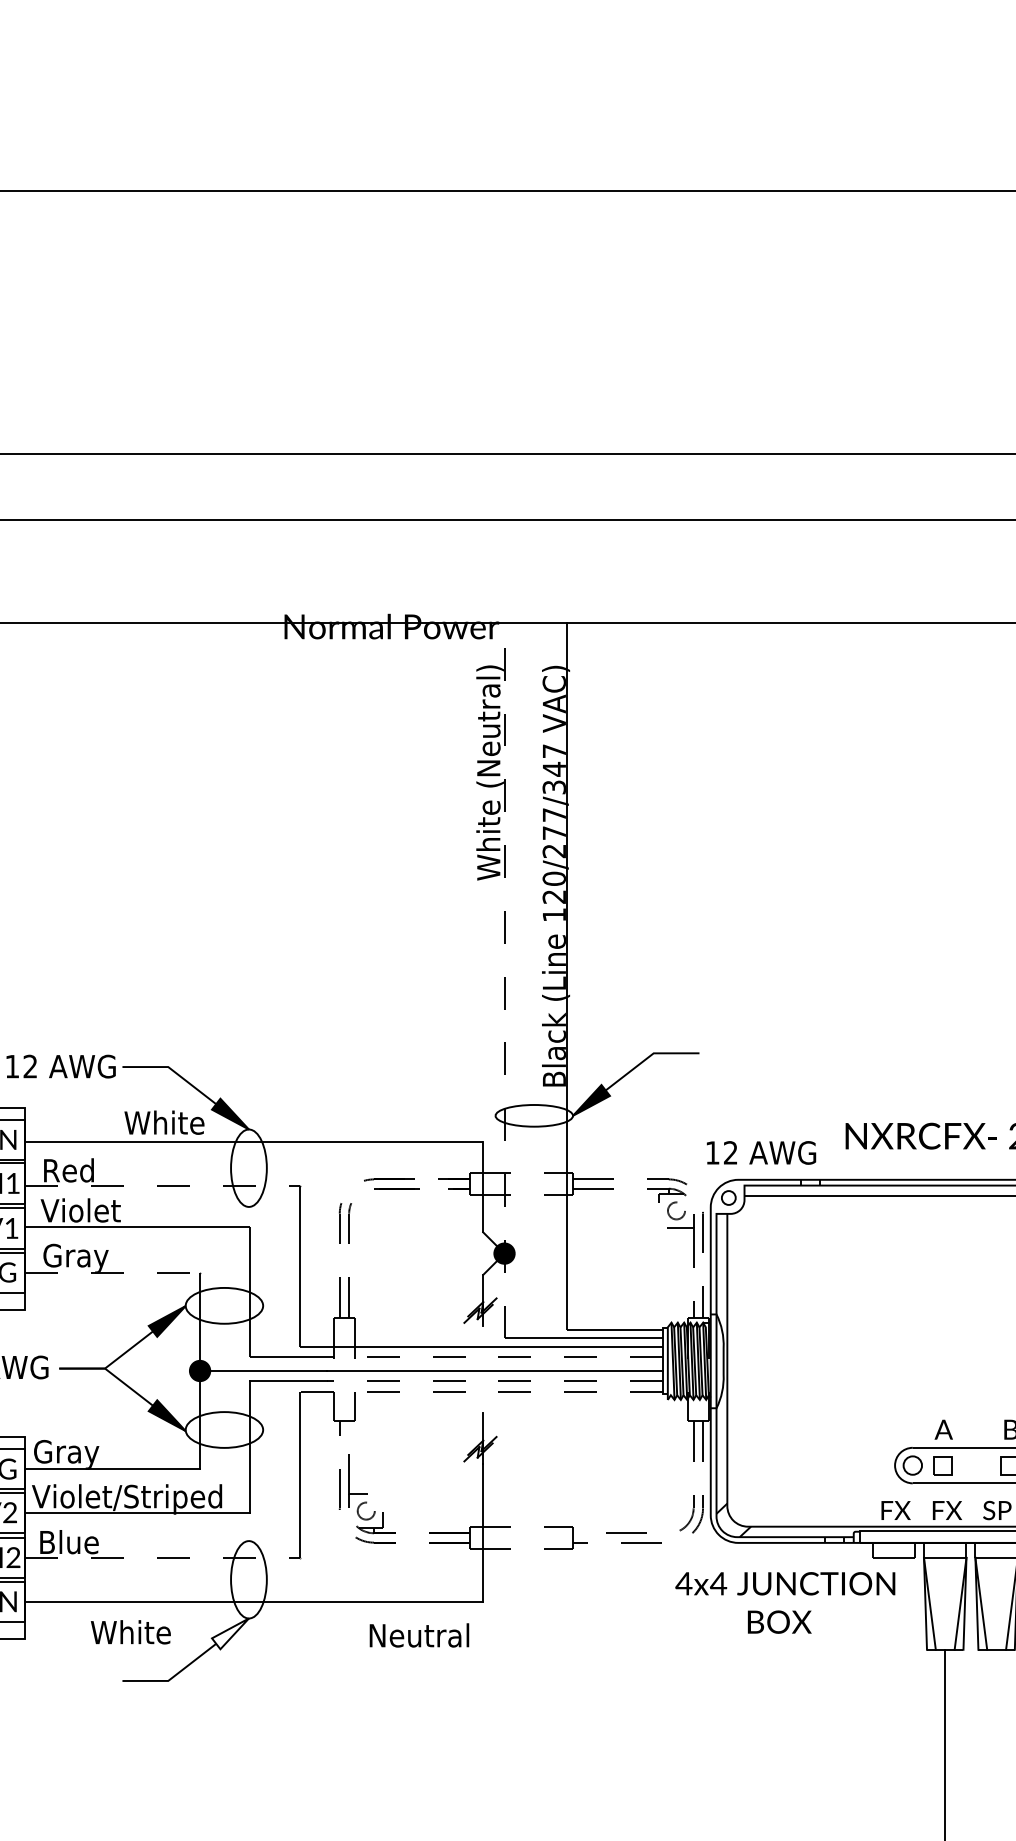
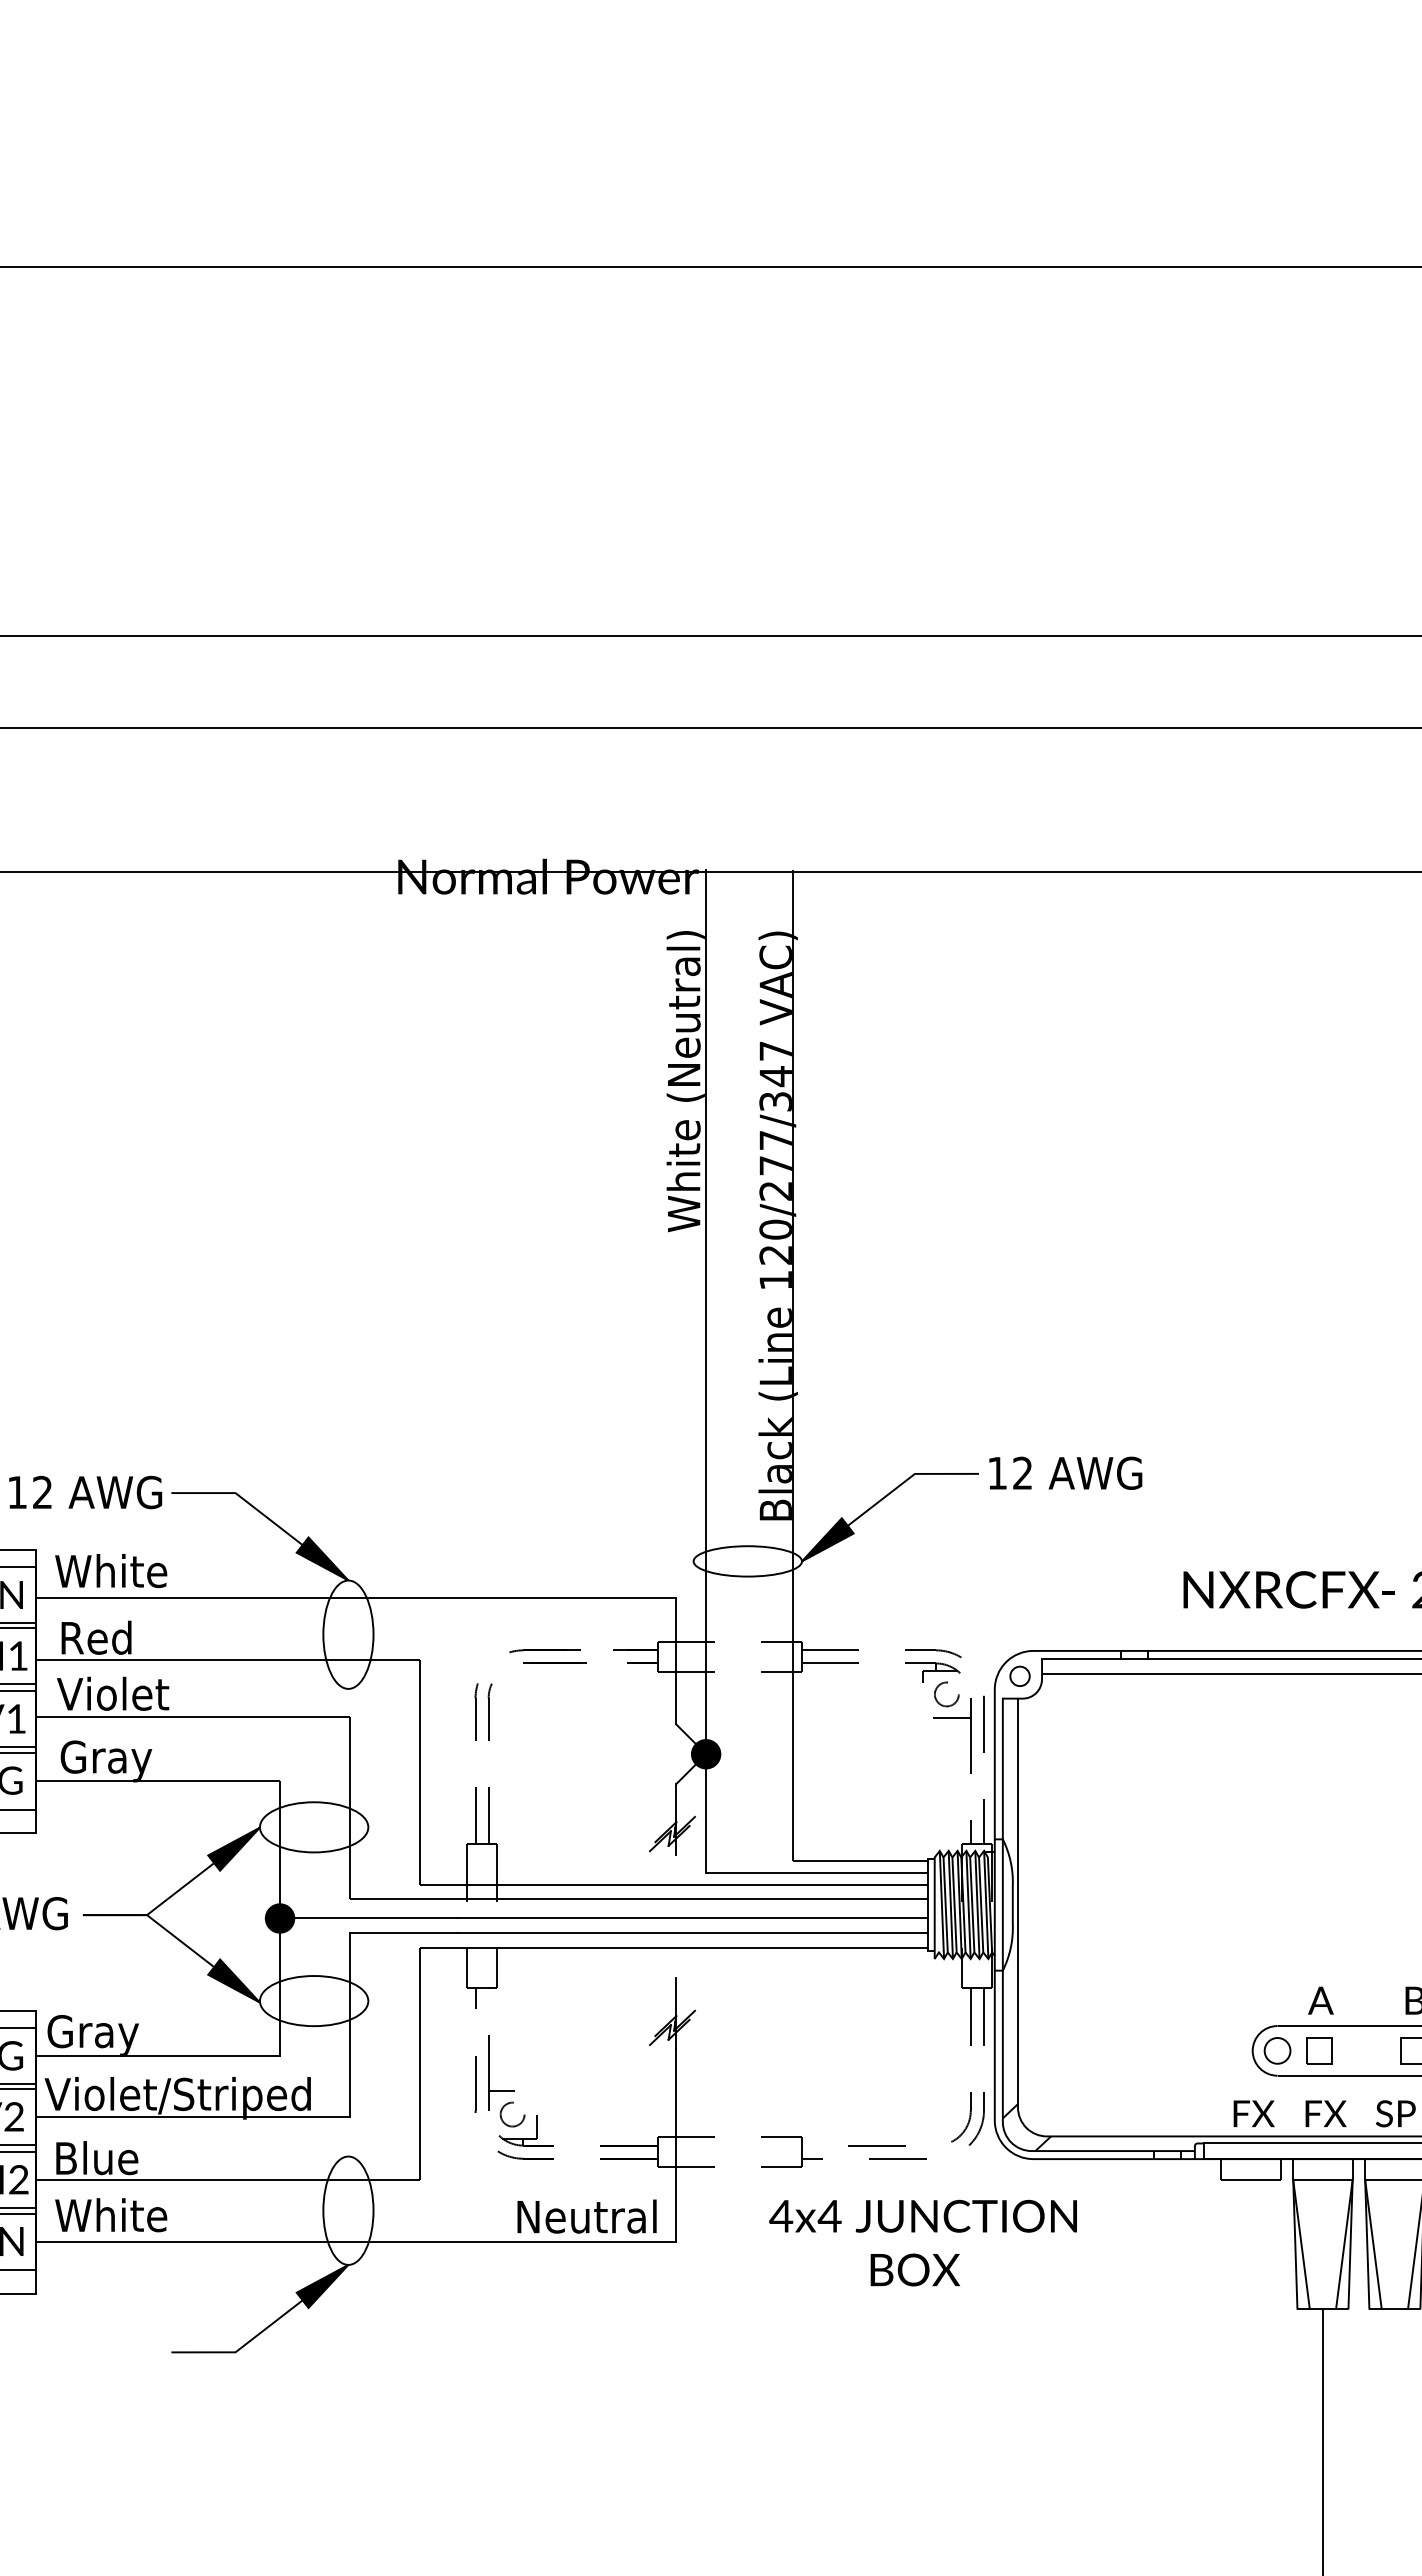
line: (504, 980) -> (706, 1371), dashed -> solid
text: (164, 1123) -> (111, 1571), moved
text: (761, 1152) -> (1065, 1472), moved
line: (163, 1185) -> (228, 1659), dashed -> solid
line: (113, 1273) -> (158, 1781), dashed -> solid
line: (494, 1357) -> (692, 1899), dashed -> solid
line: (494, 1381) -> (692, 1933), dashed -> solid
line: (481, 1391) -> (673, 1947), dashed -> solid
line: (163, 1557) -> (228, 2179), dashed -> solid
text: (784, 1602) -> (922, 2242), moved
text: (131, 1632) -> (111, 2215), moved
fill: (230, 1633) -> (322, 2285), added
text: (419, 1635) -> (586, 2216), moved

